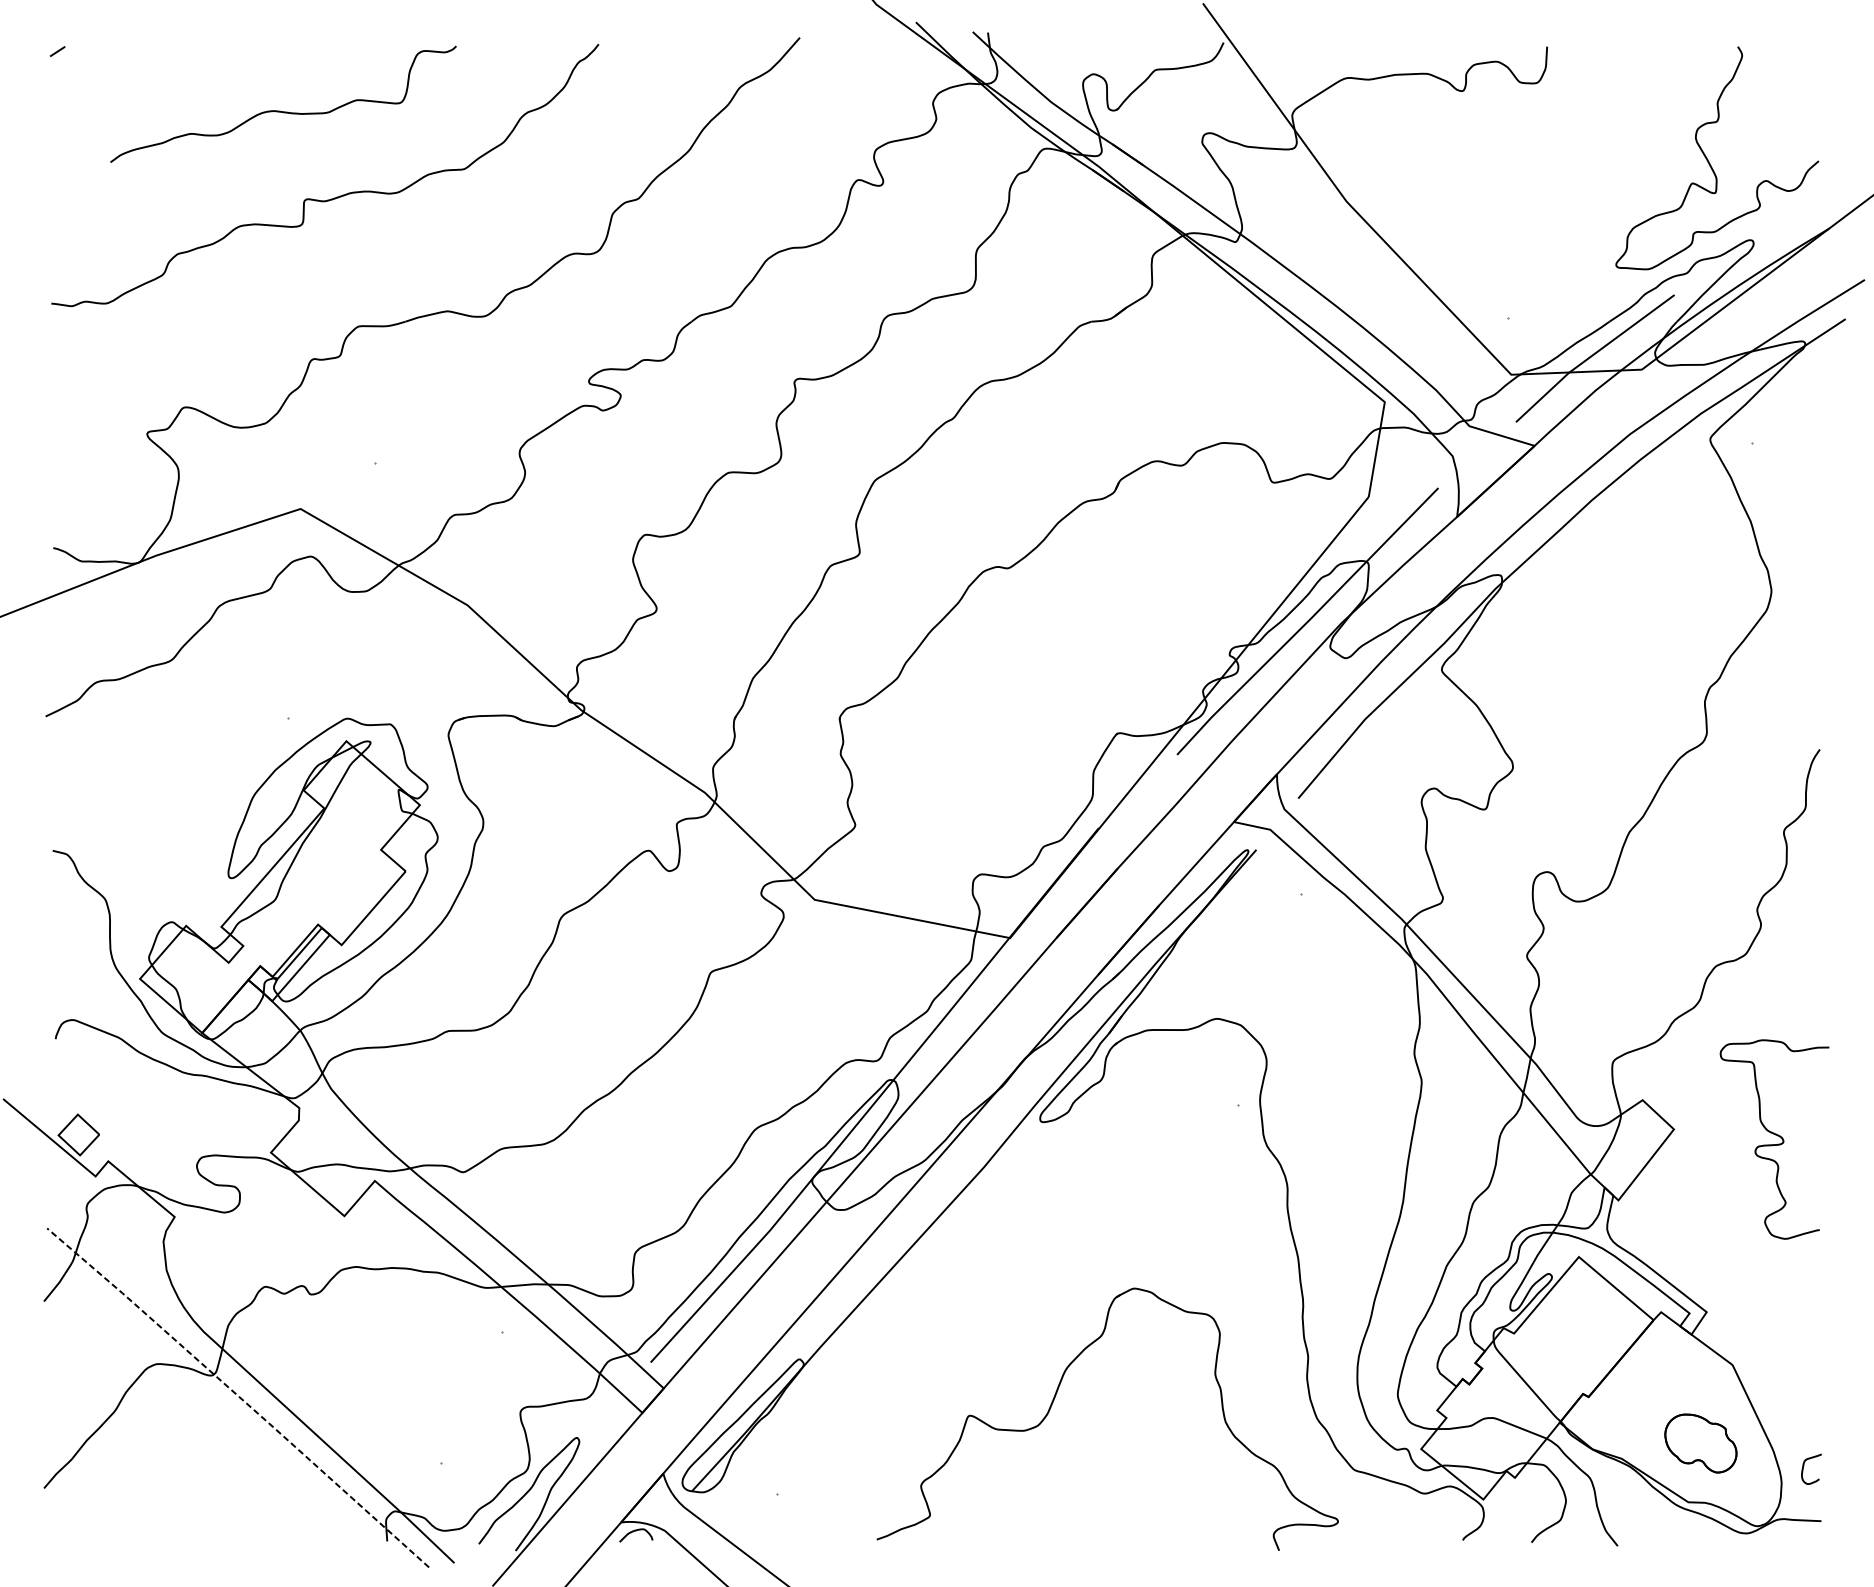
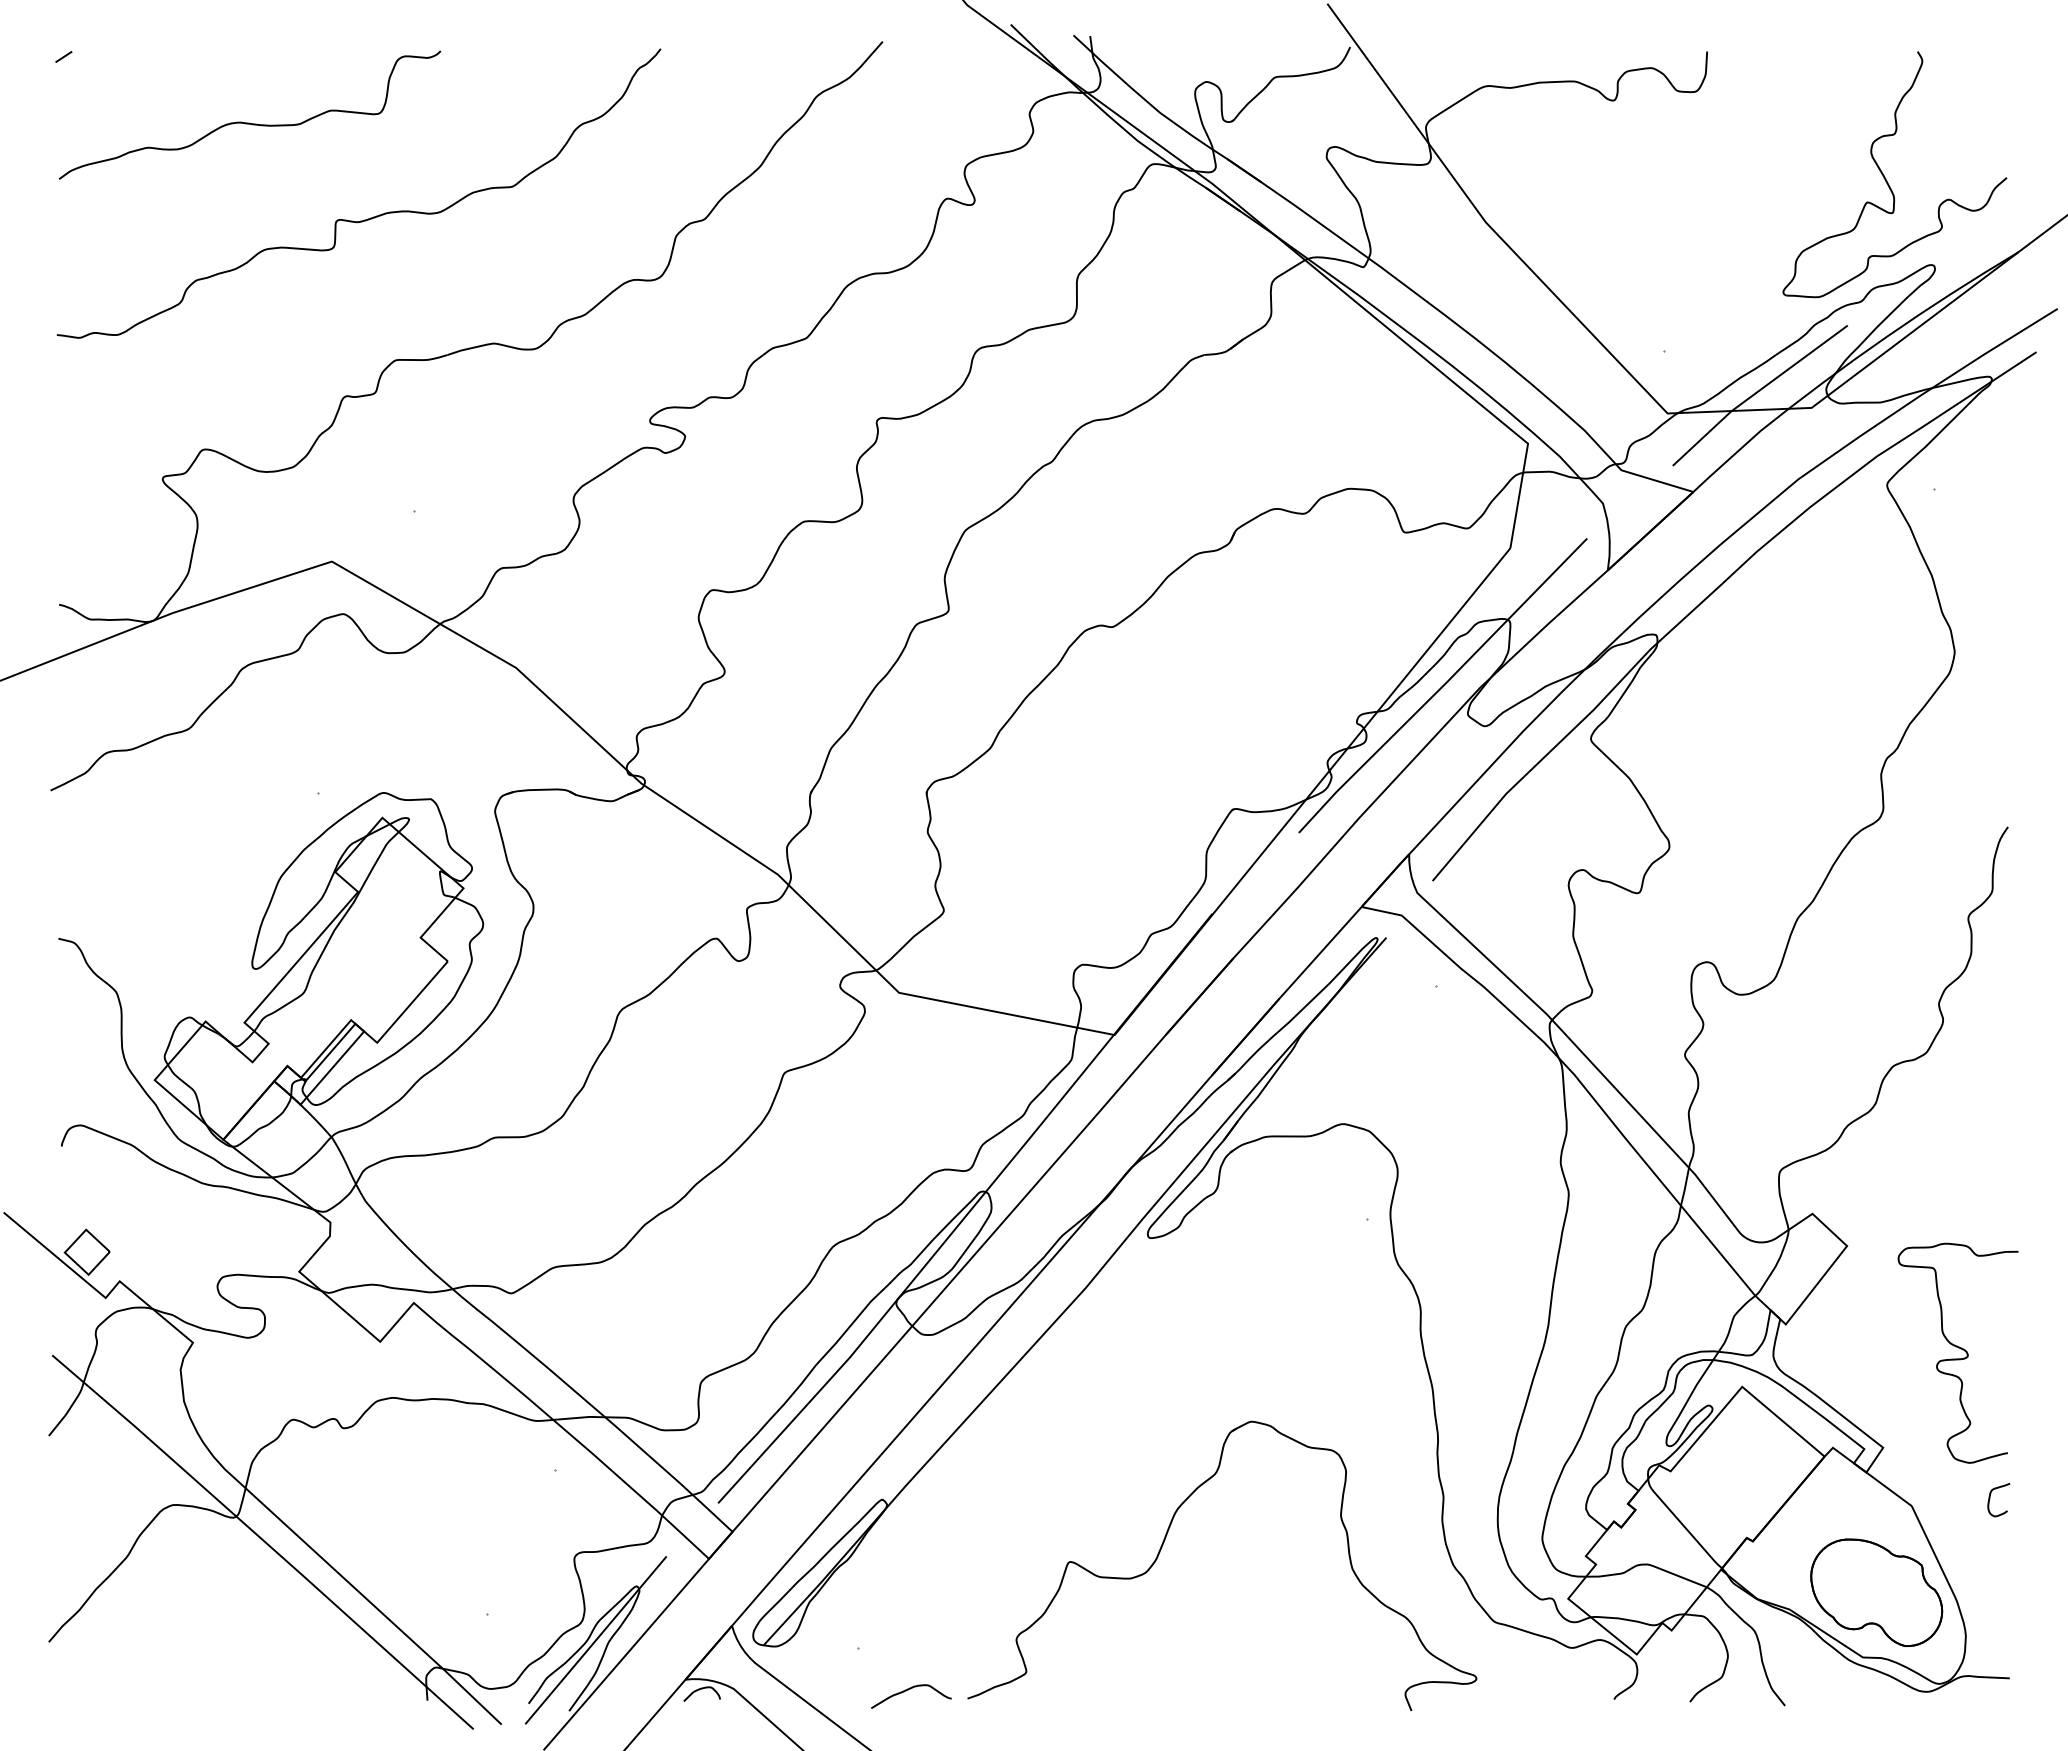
curve: (283, 110) -> (249, 122), moved
curve: (1774, 1135) -> (1958, 1348), moved
line: (238, 1396) -> (263, 1540), dashed -> solid
part: (1700, 1443) -> (1876, 1592), size x1.67
curve: (1803, 1468) -> (1990, 1499), moved
line: (539, 1486) -> (595, 1640), added
curve: (823, 1532) -> (908, 1690), added

